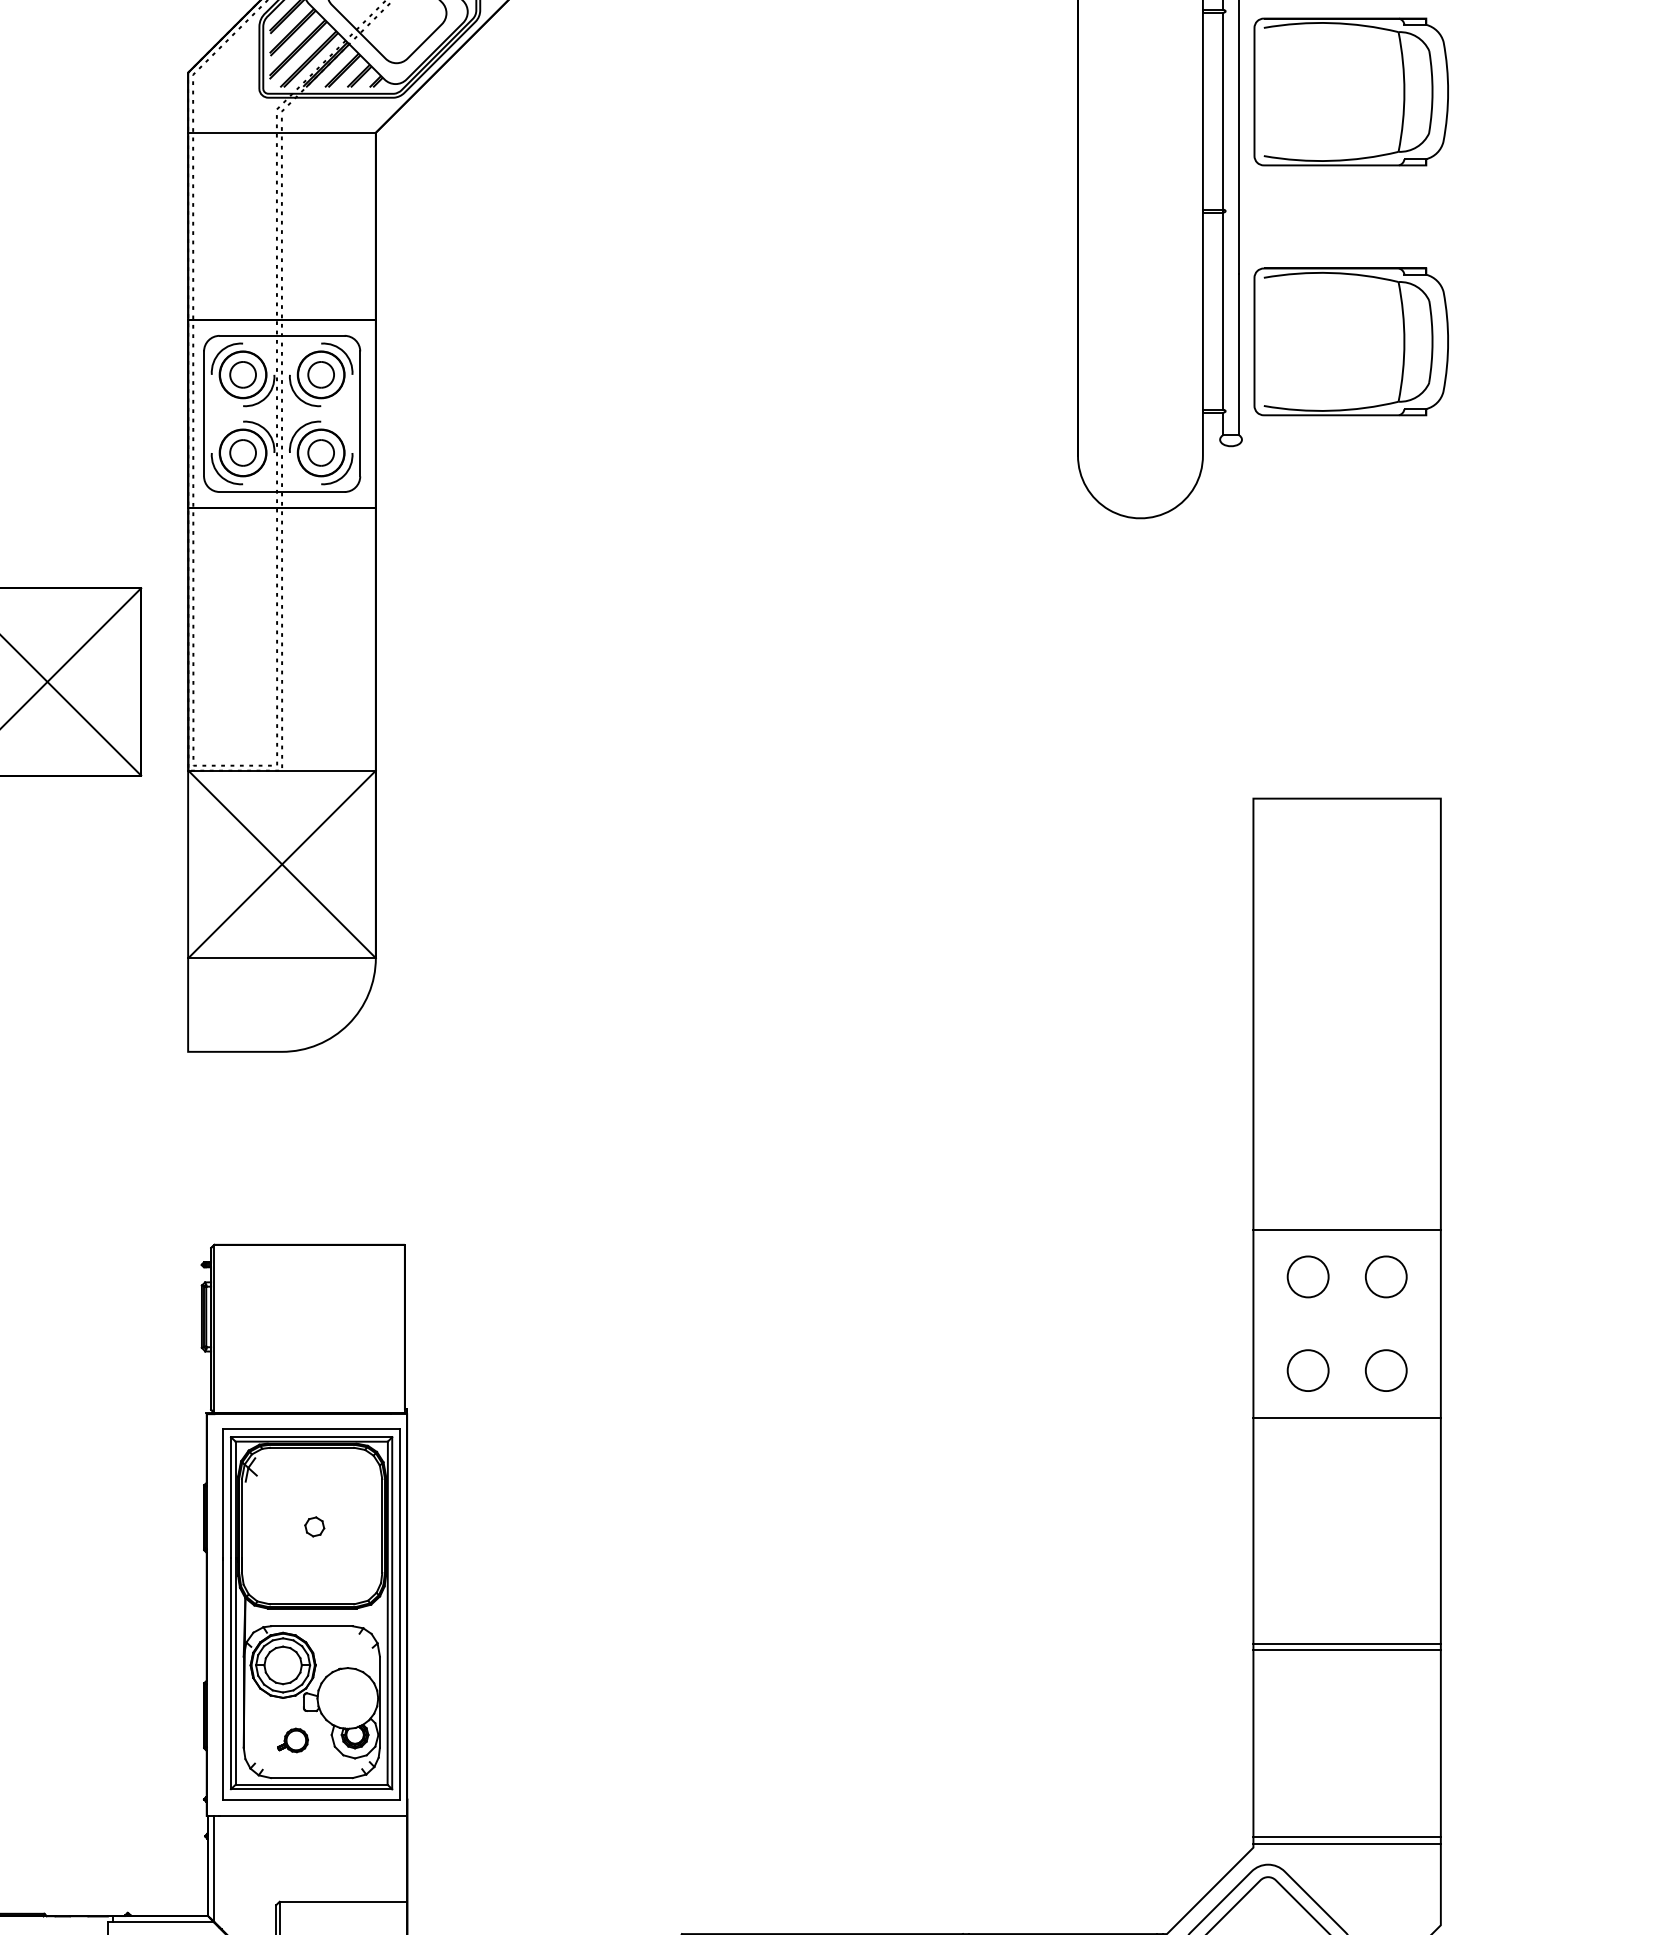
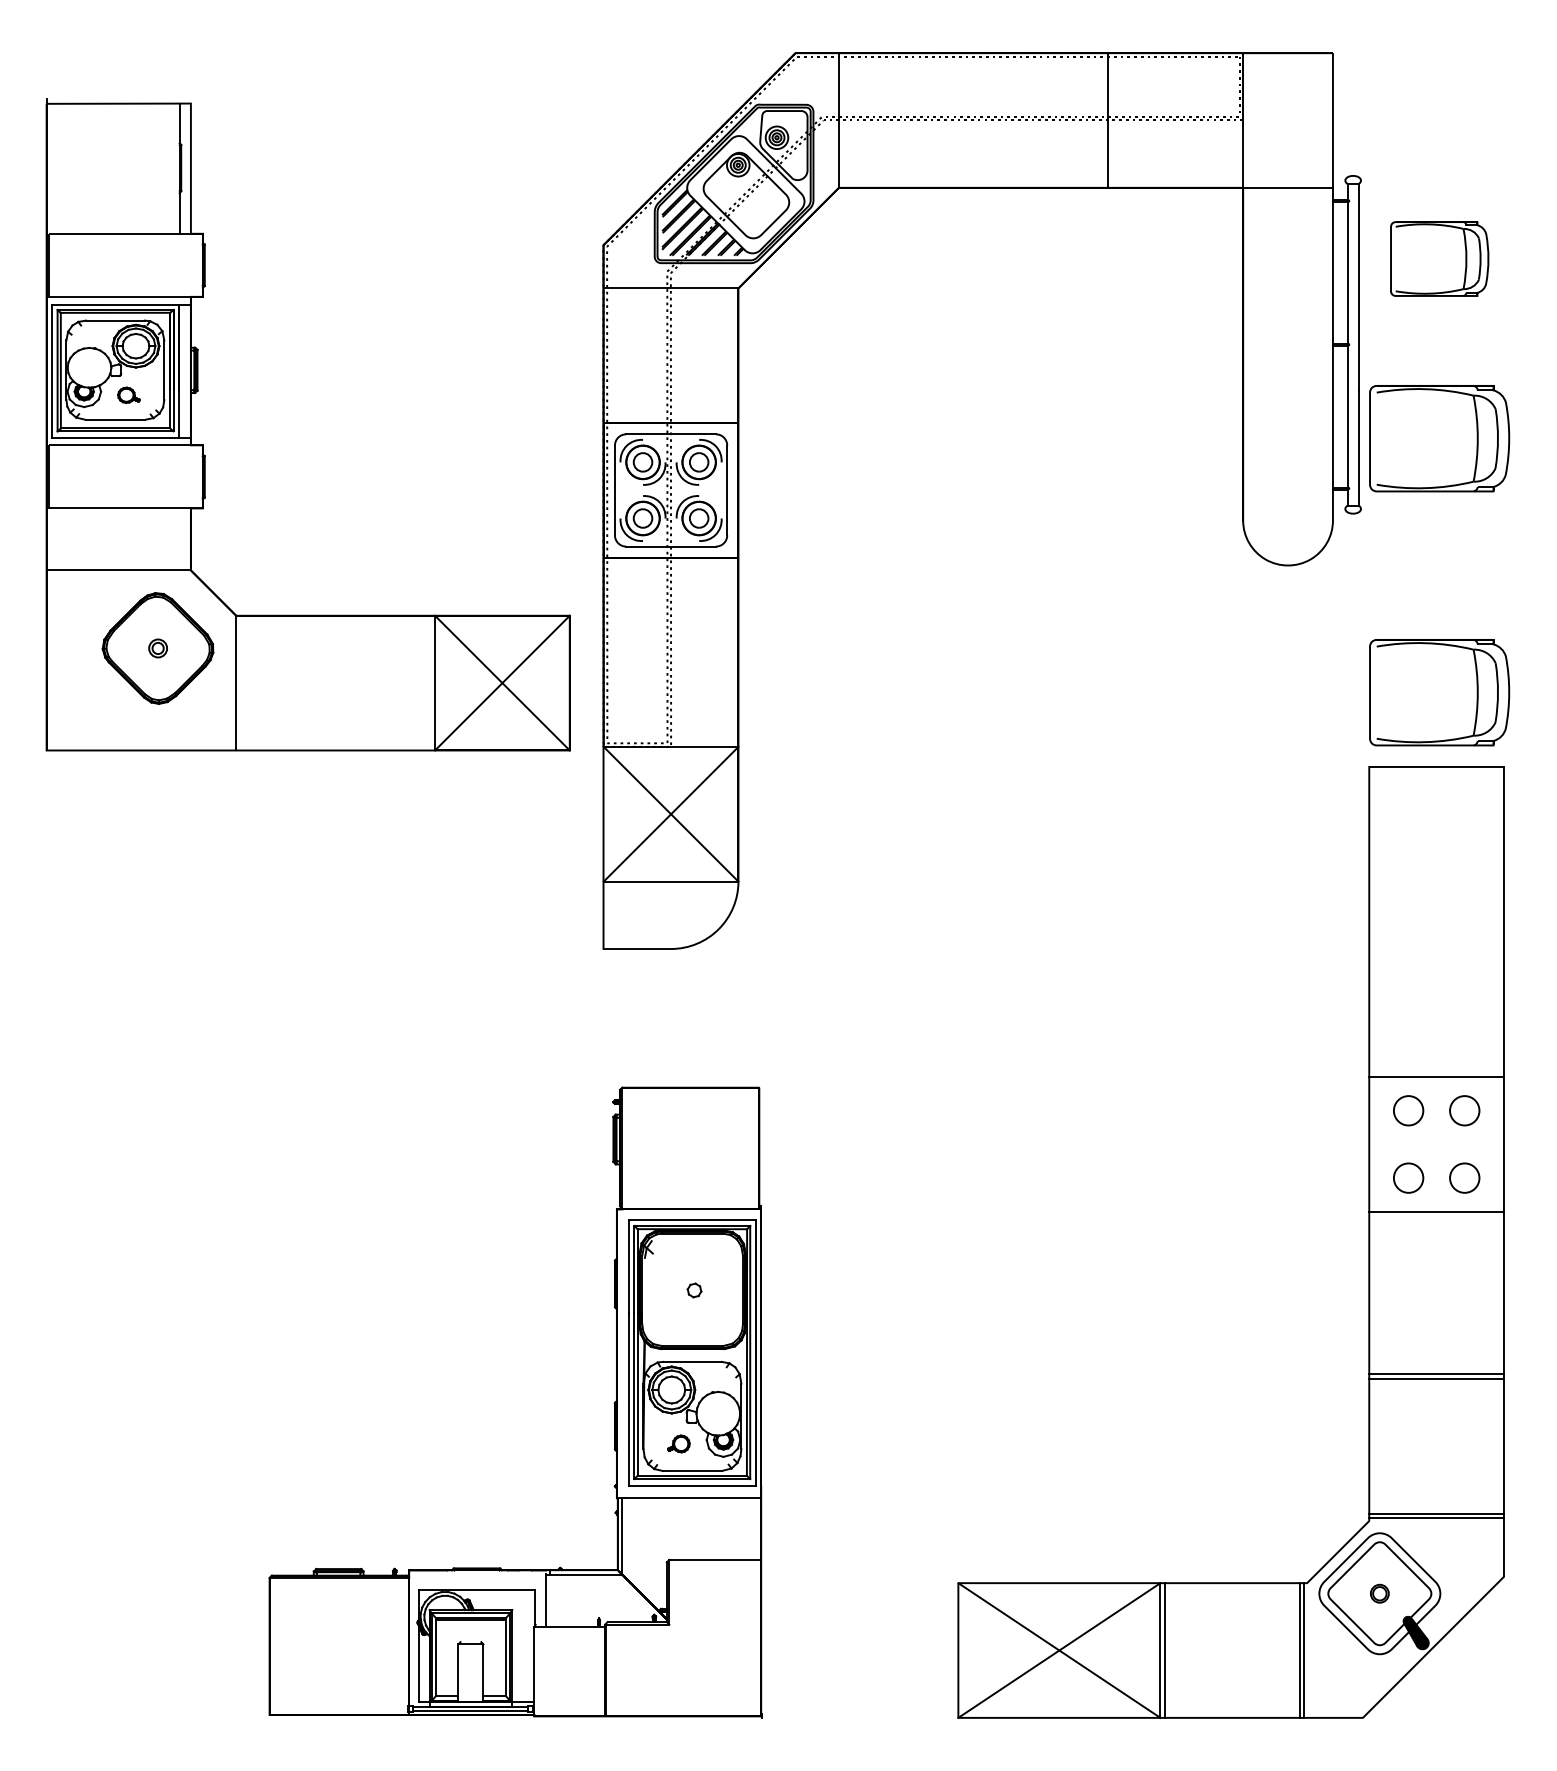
part: (1351, 91) -> (1439, 258), size x0.7
part: (1351, 695) -> (1439, 692), added

